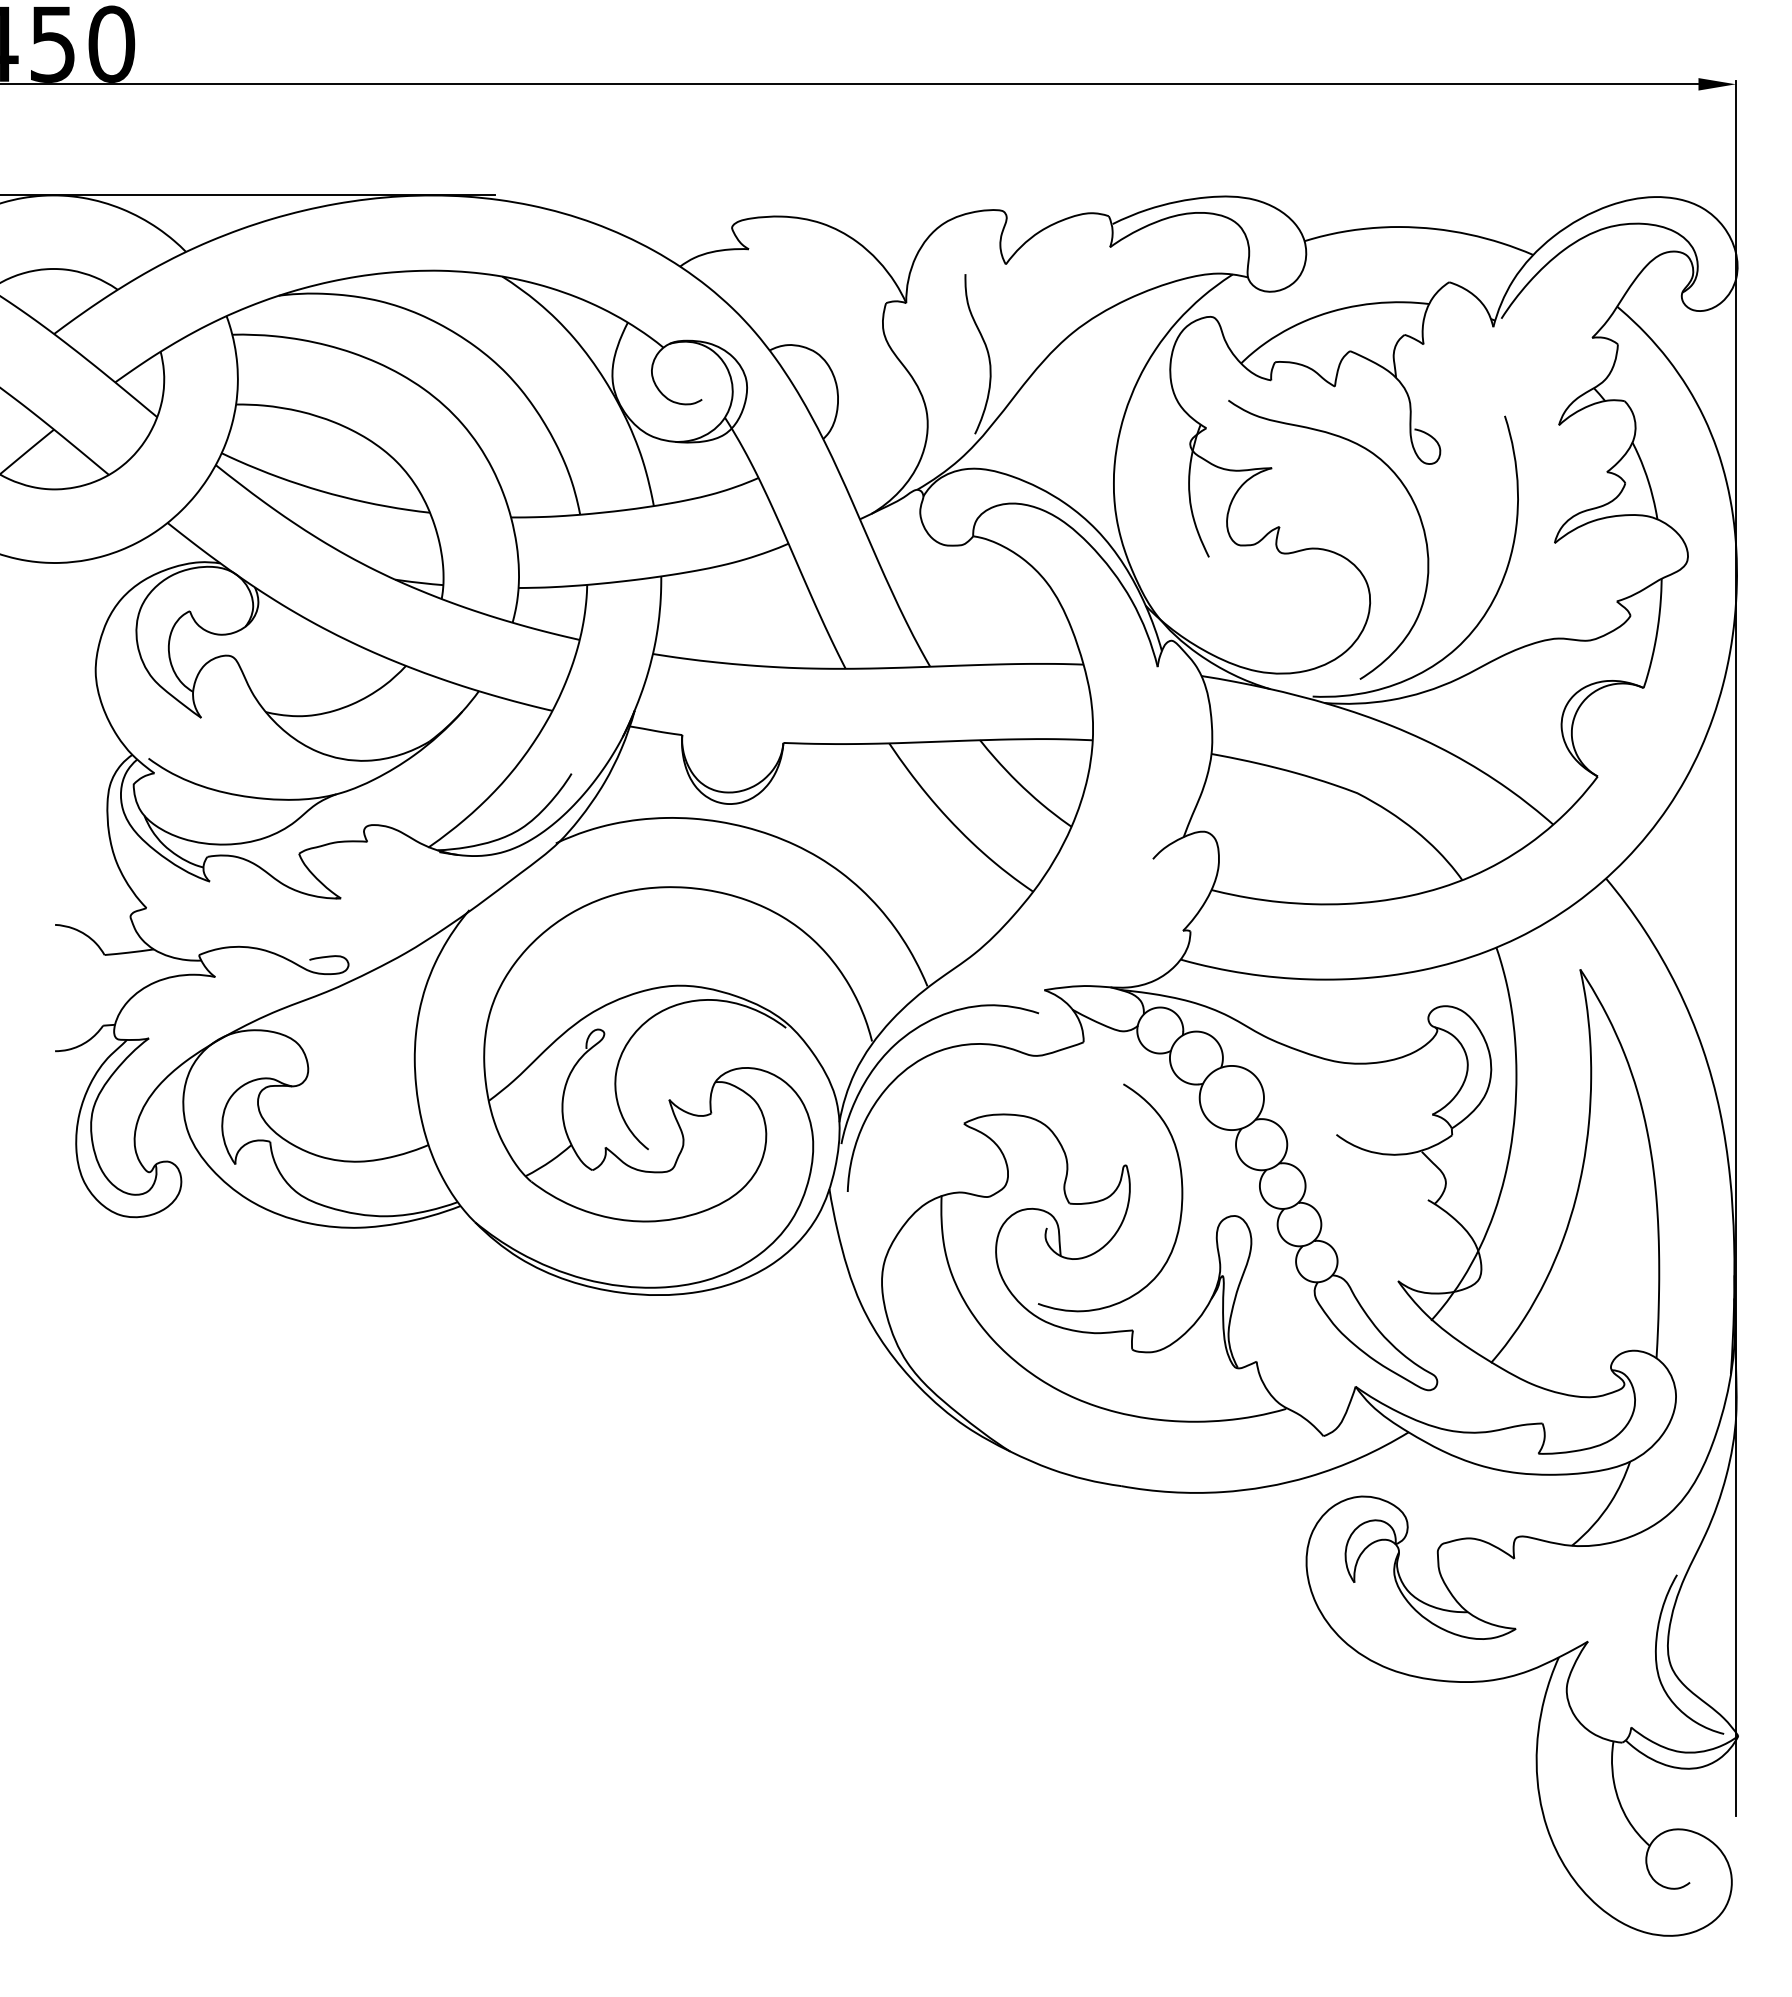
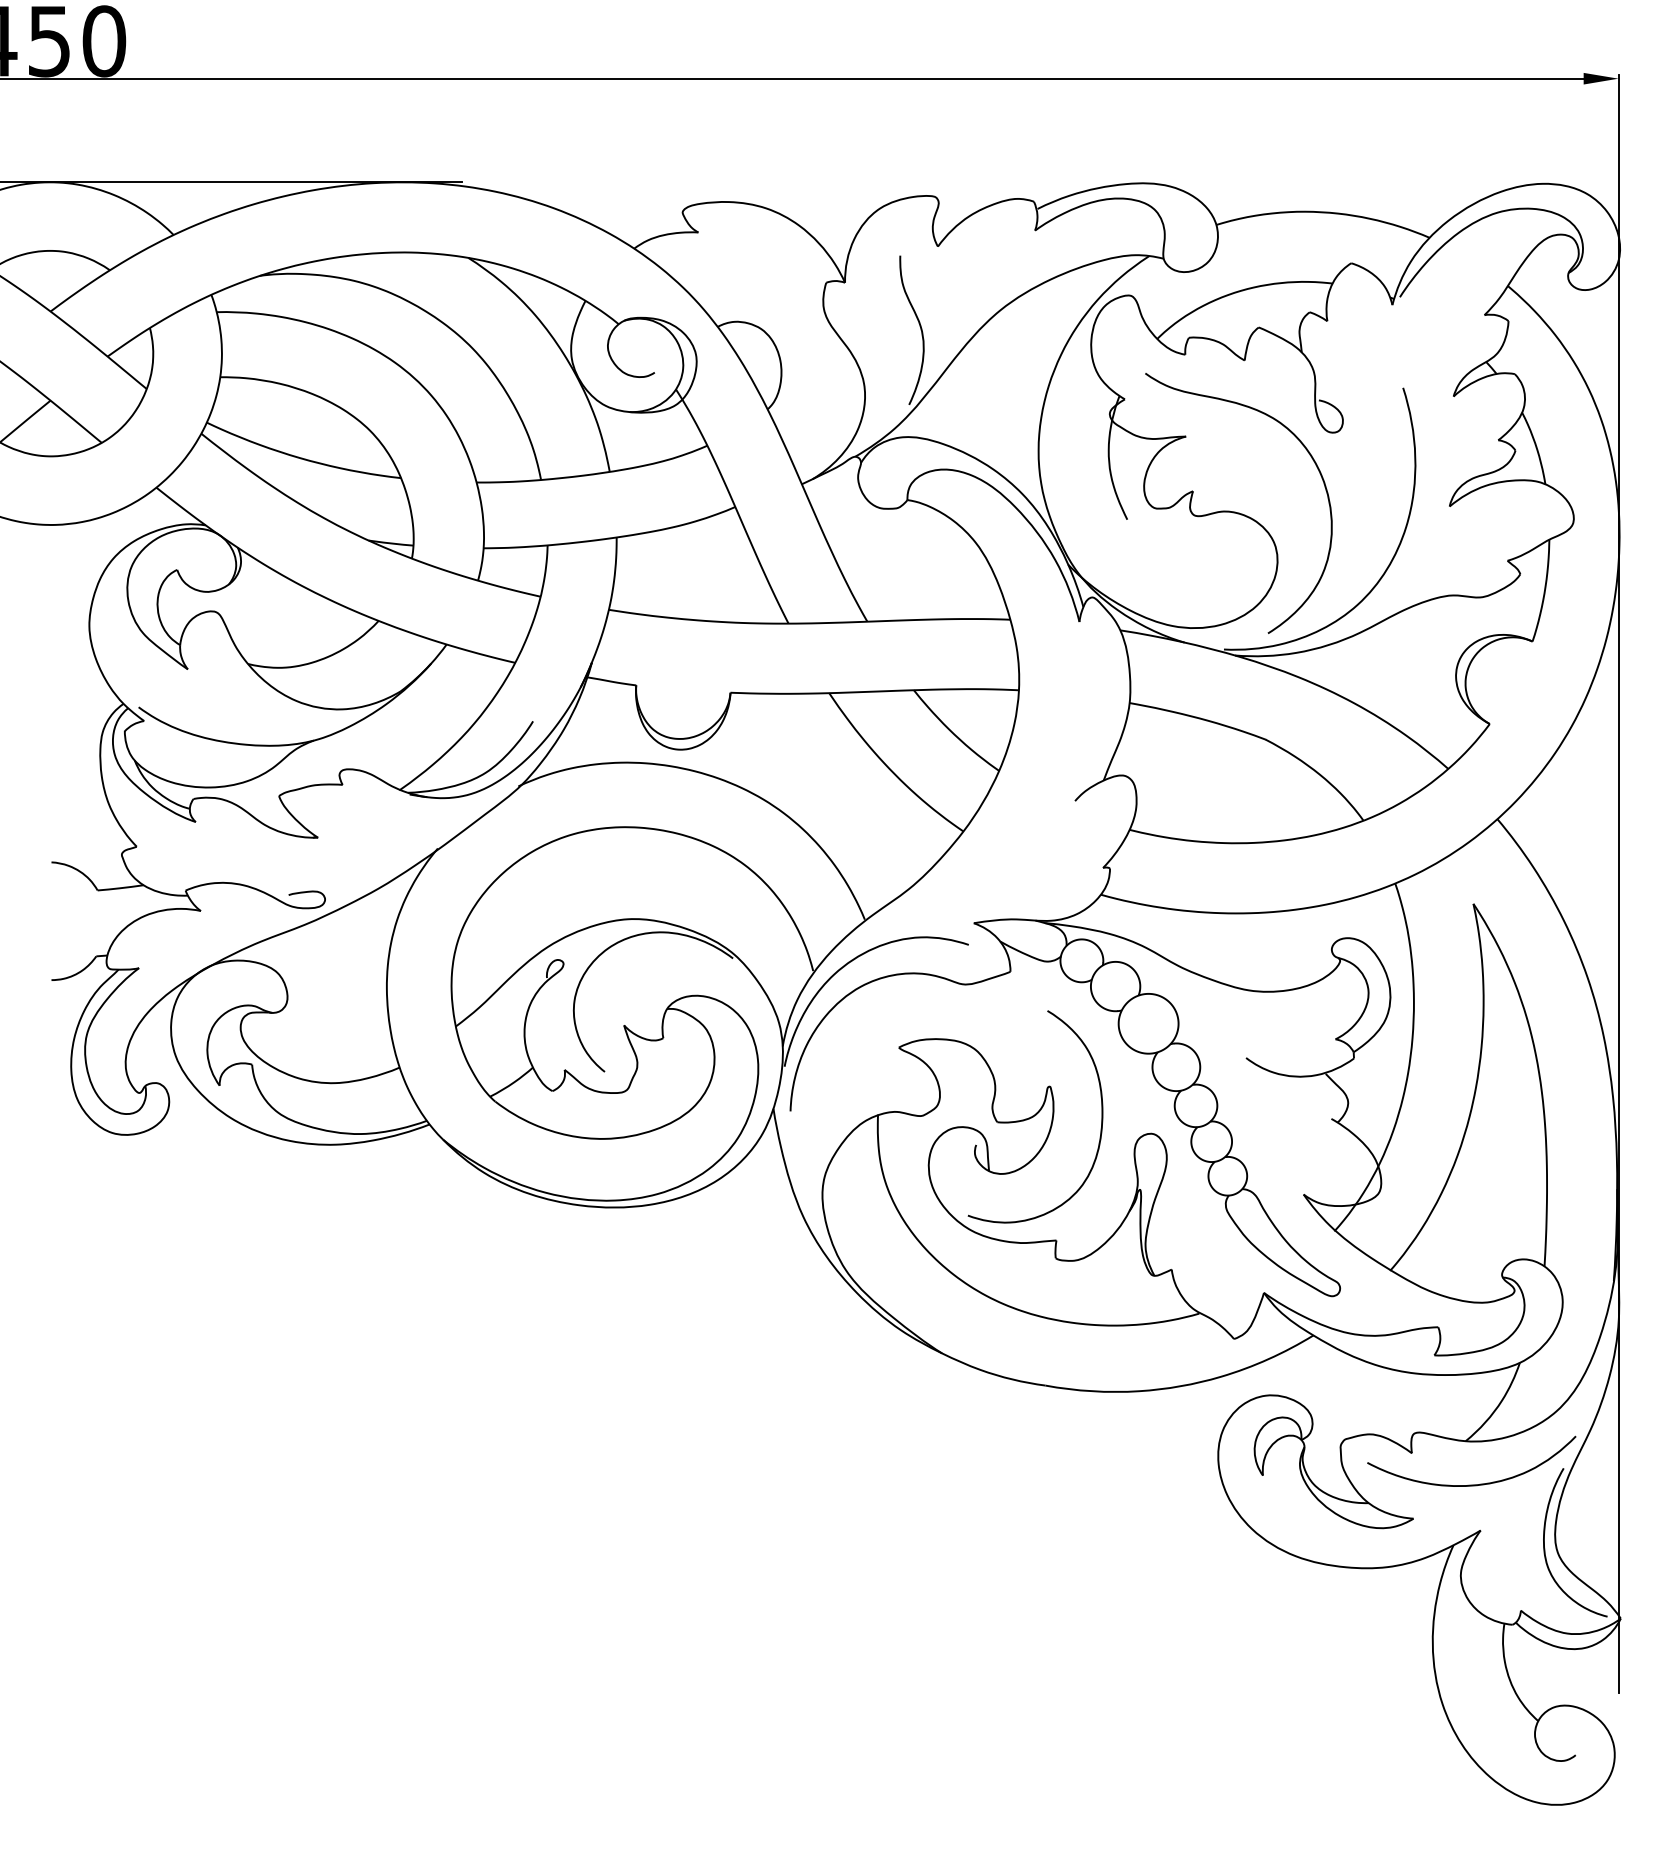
curve: (1585, 1591) -> (1478, 1483), added

